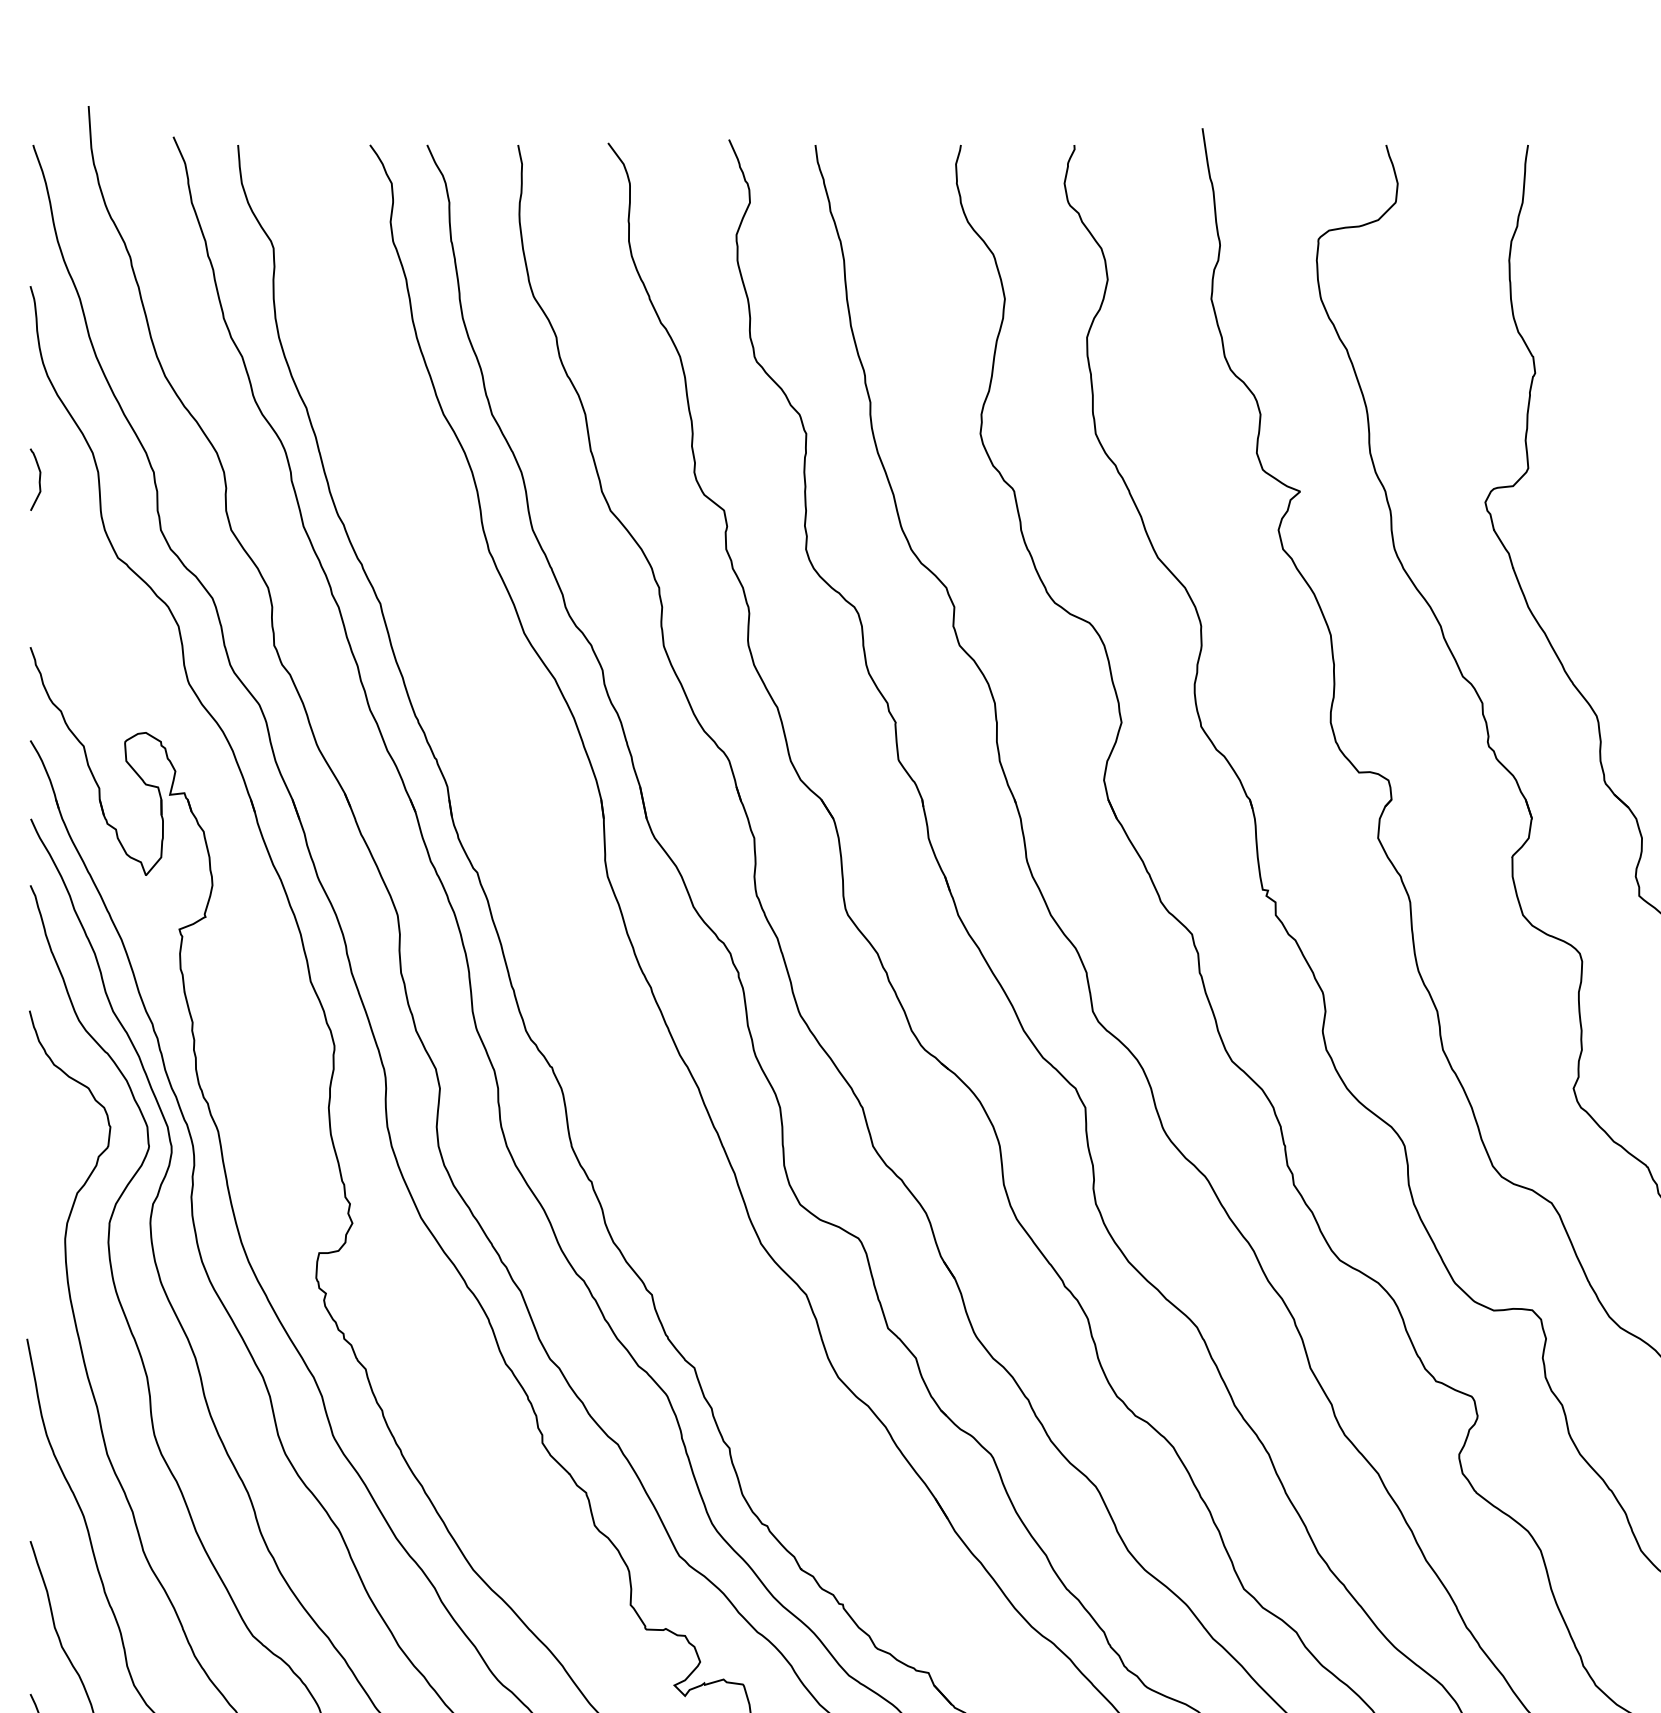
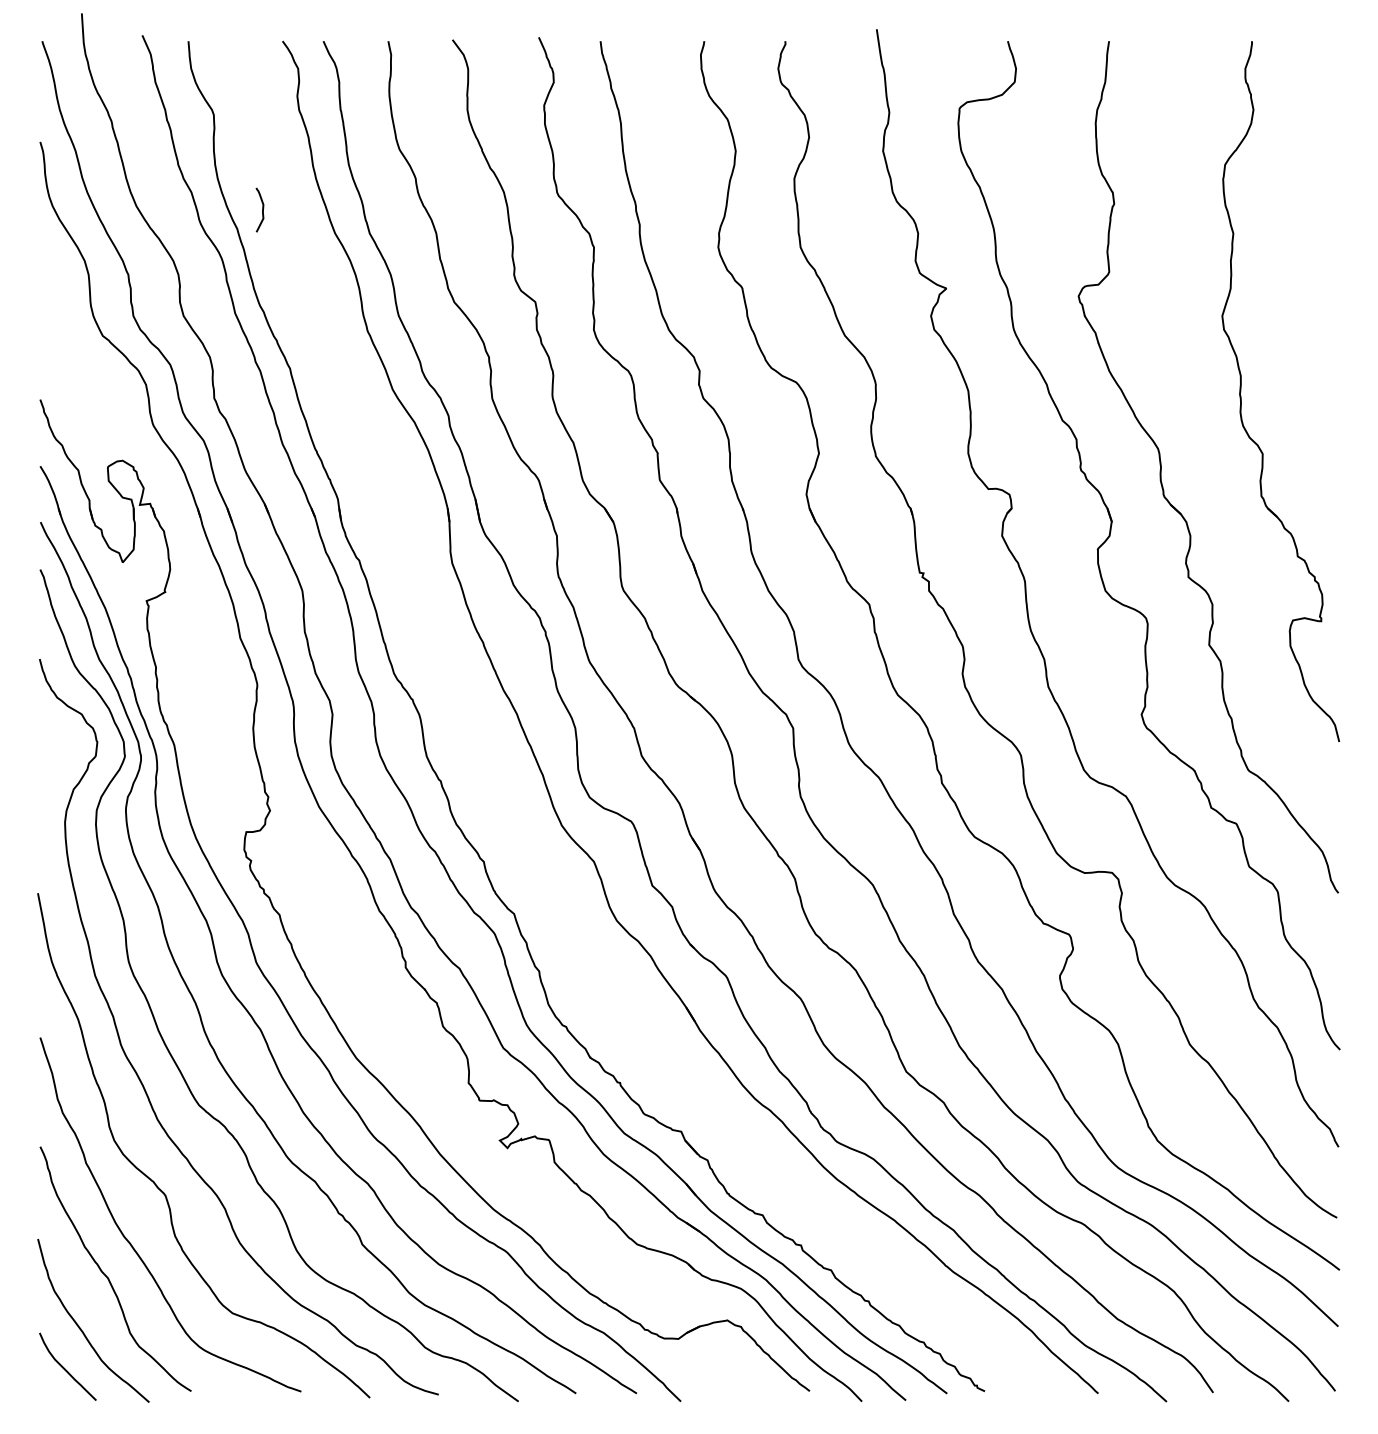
curve: (39, 478) -> (262, 209), moved

